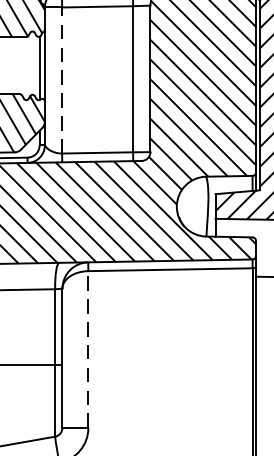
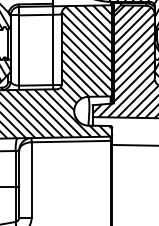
line: (63, 80) -> (19, 50), dashed -> solid
line: (88, 350) -> (31, 180), dashed -> solid

